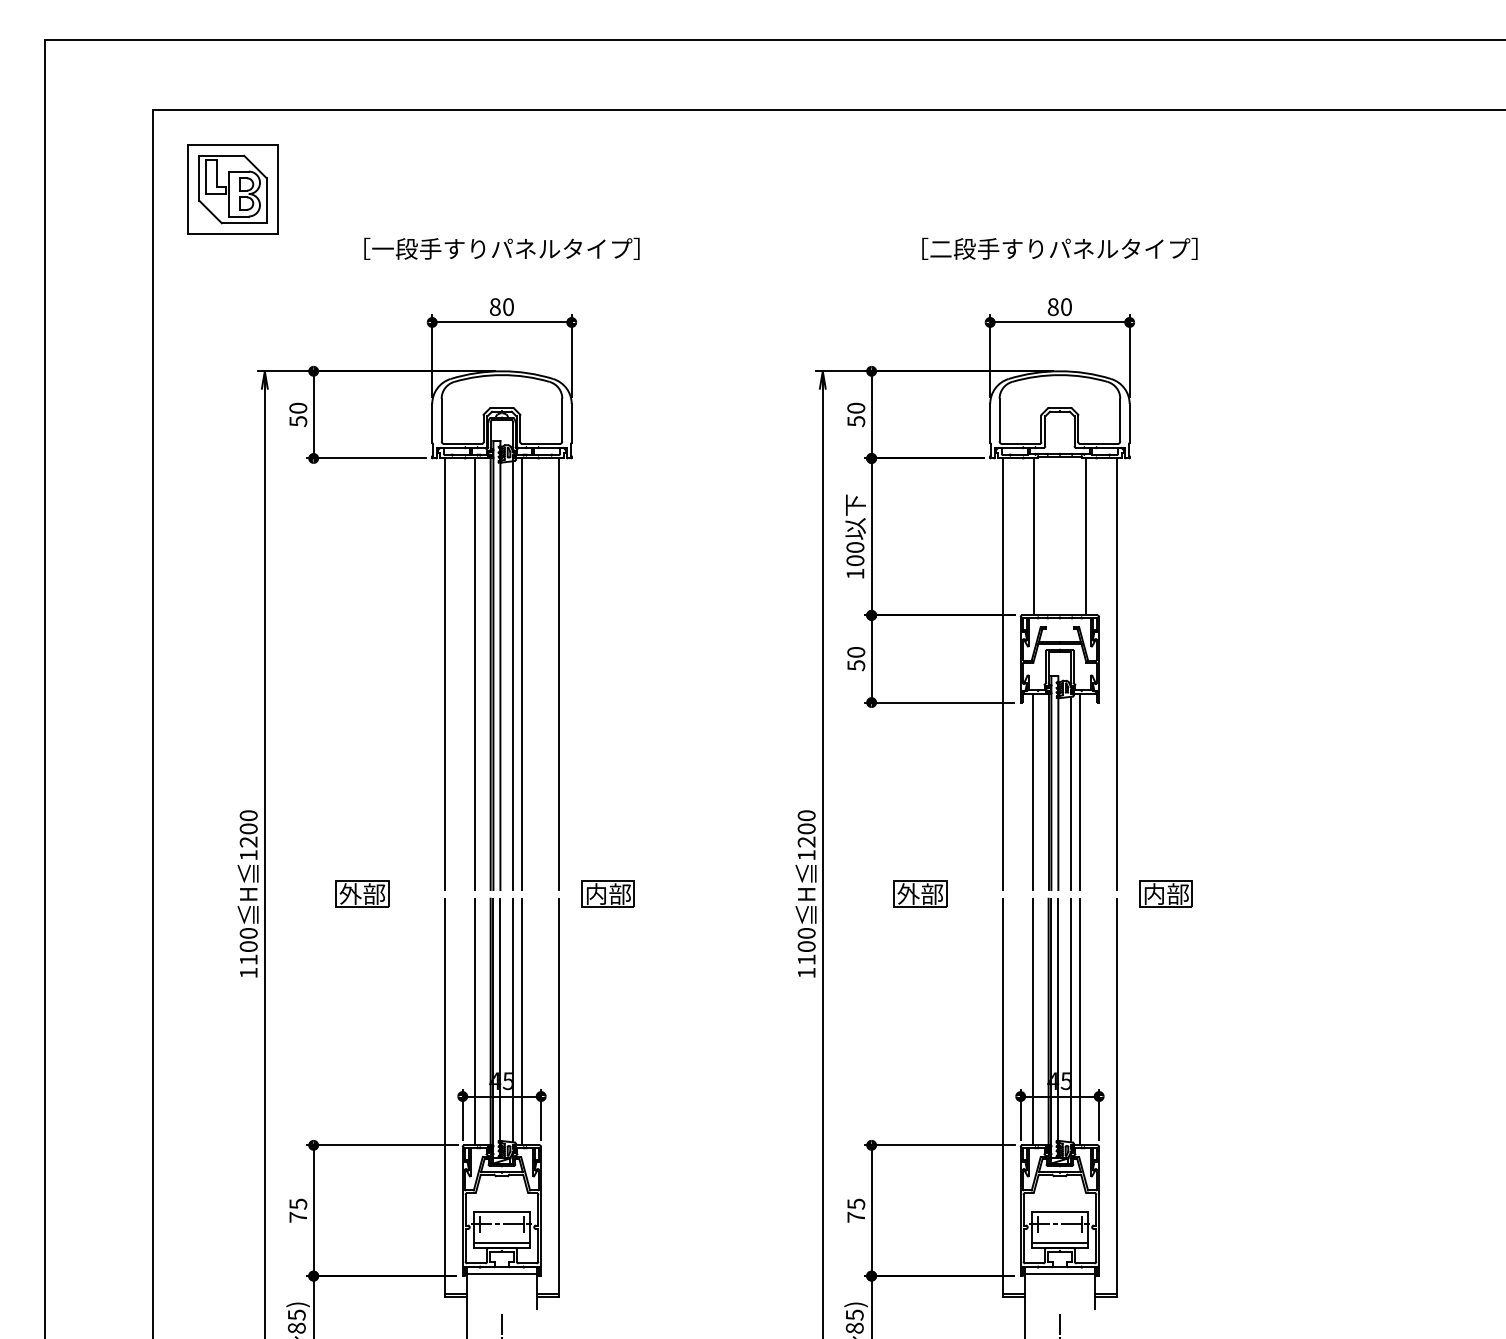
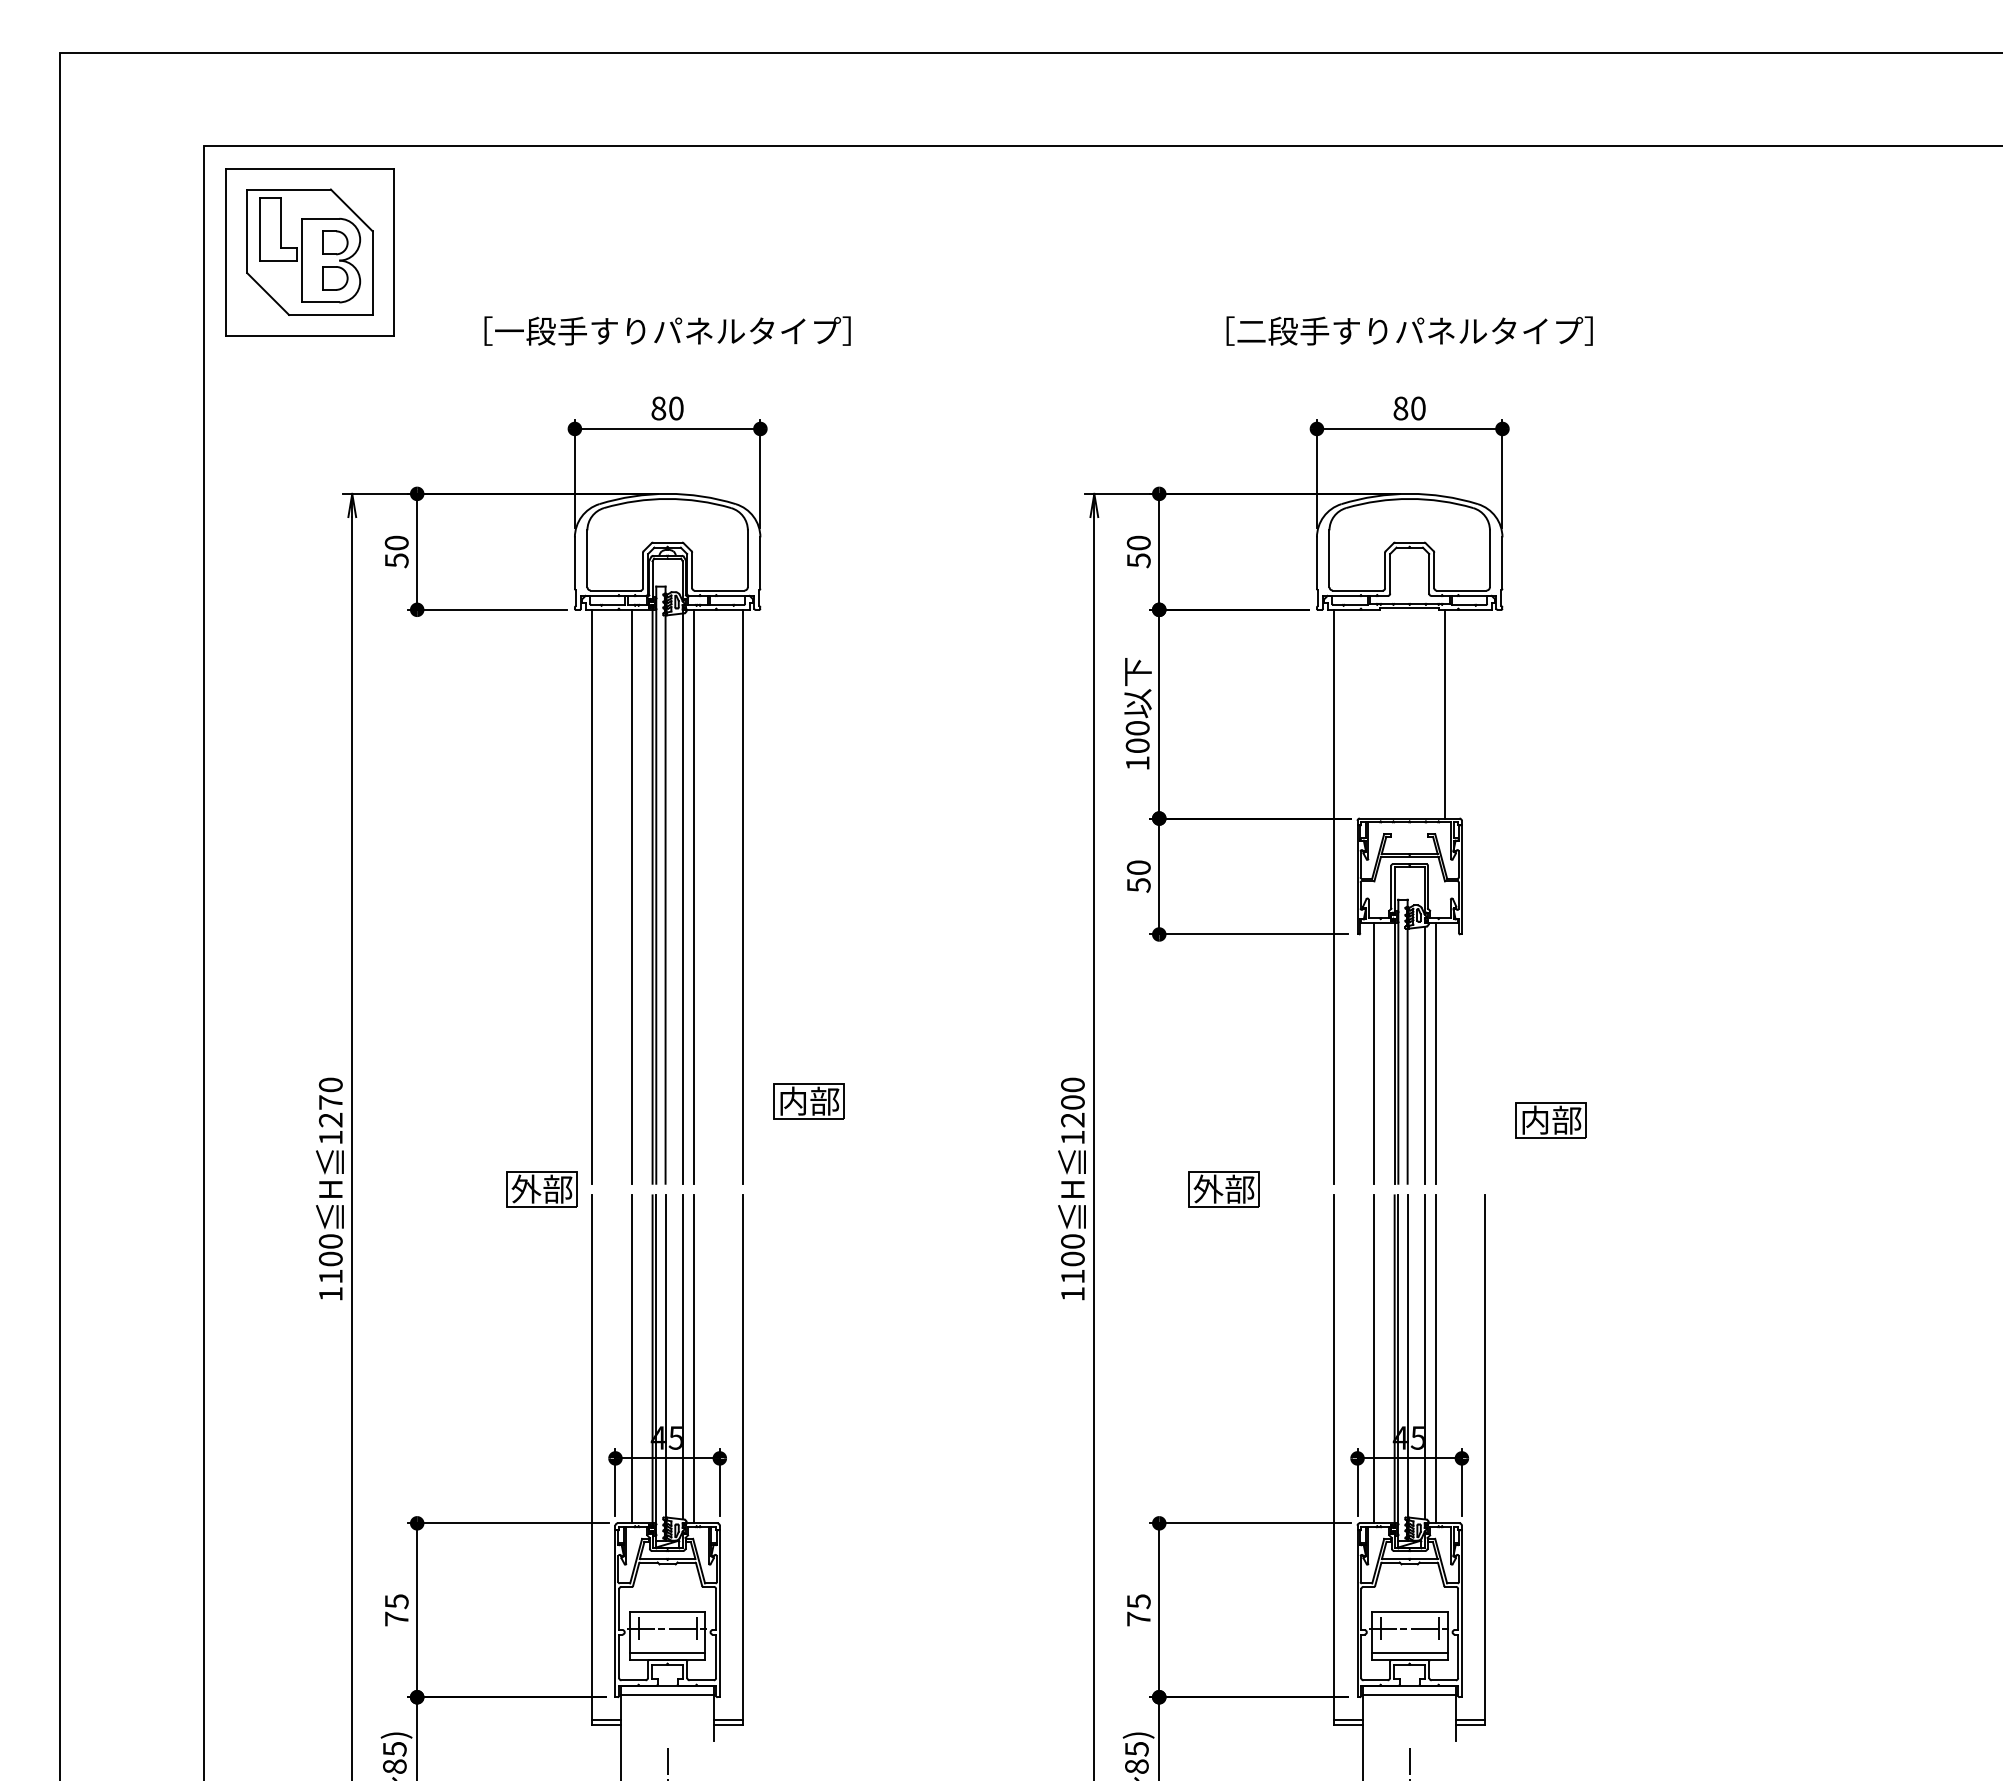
part: (232, 189) -> (309, 251), size x1.4
line: (1033, 536) -> (1374, 713), removed
line: (1116, 674) -> (1485, 896), removed
text: (248, 828) -> (330, 1102), 1200 -> 1270
part: (362, 894) -> (541, 1189), moved
part: (607, 894) -> (808, 1101), moved
part: (1165, 894) -> (1550, 1120), moved

